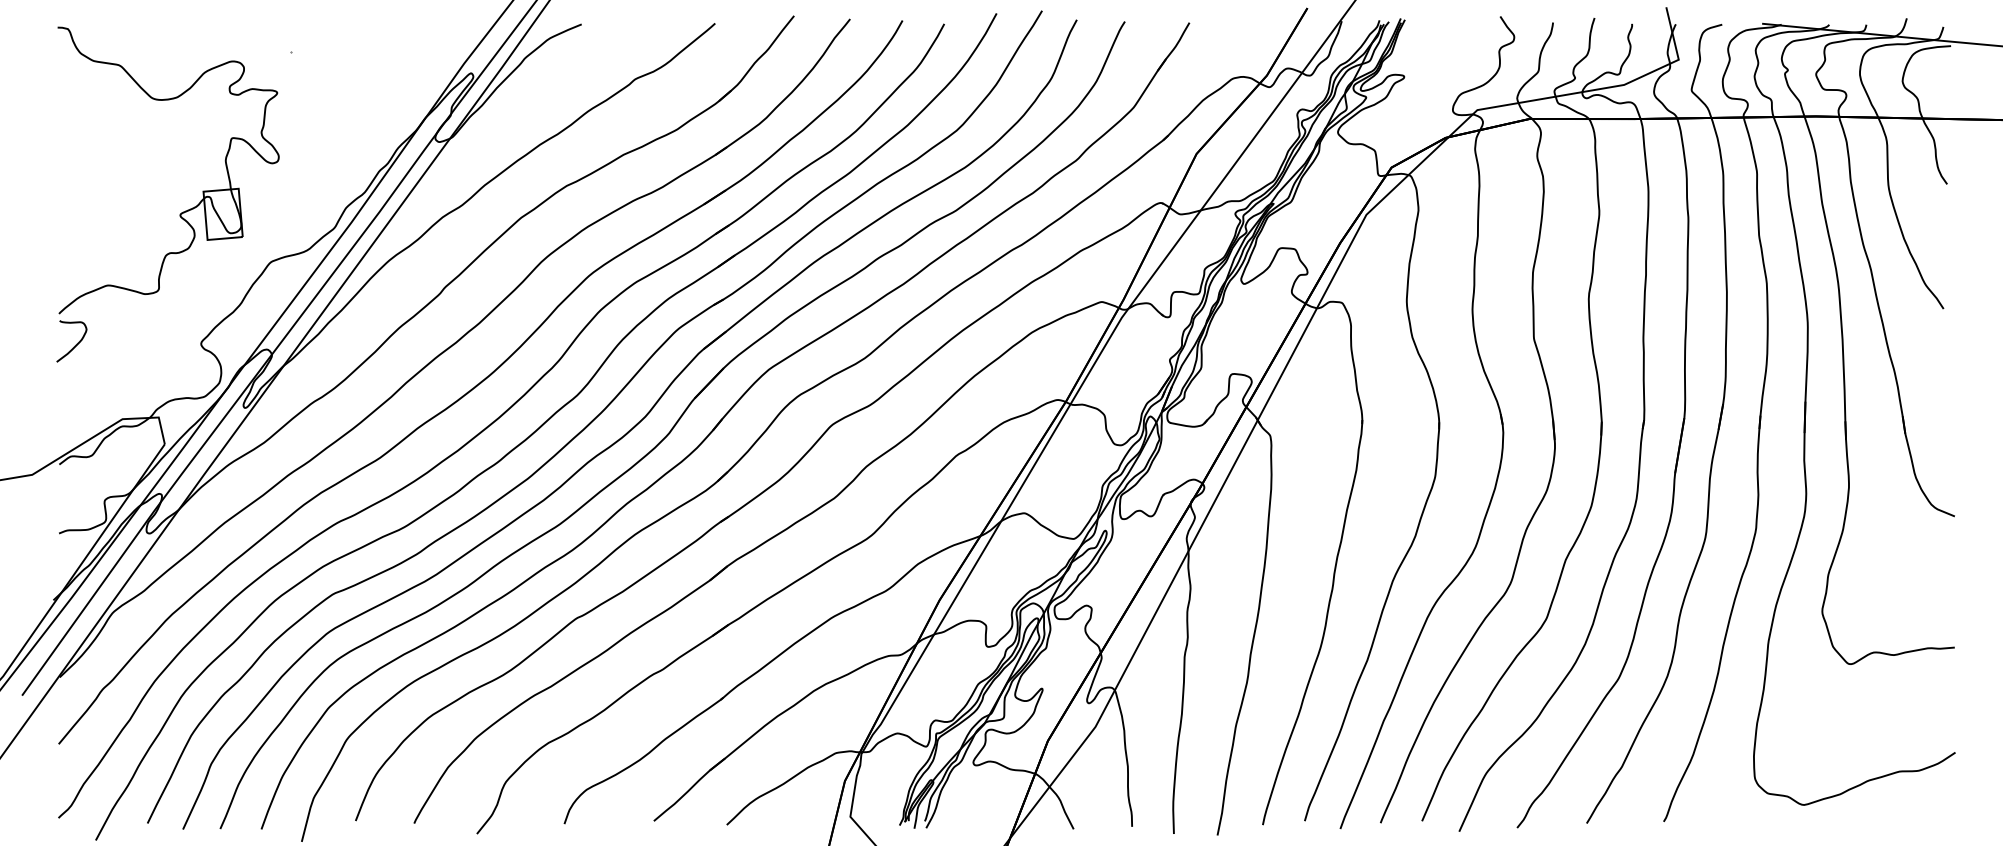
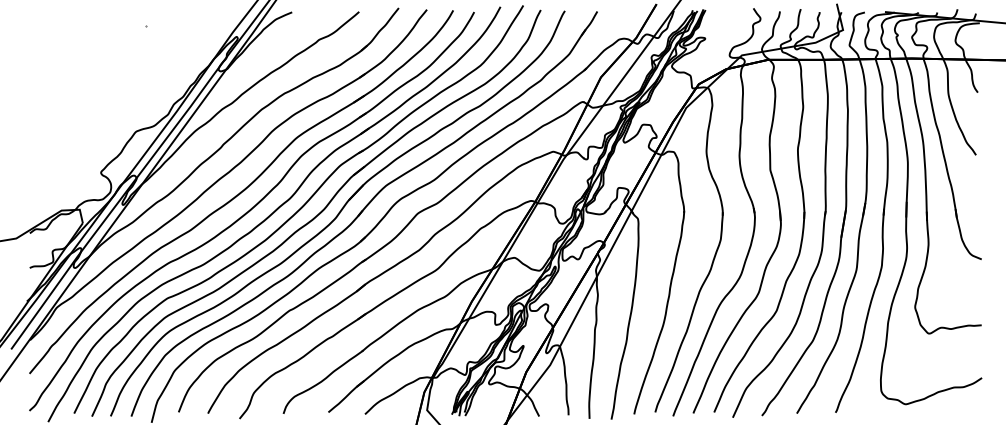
part: (180, 211) -> (90, 106), removed

